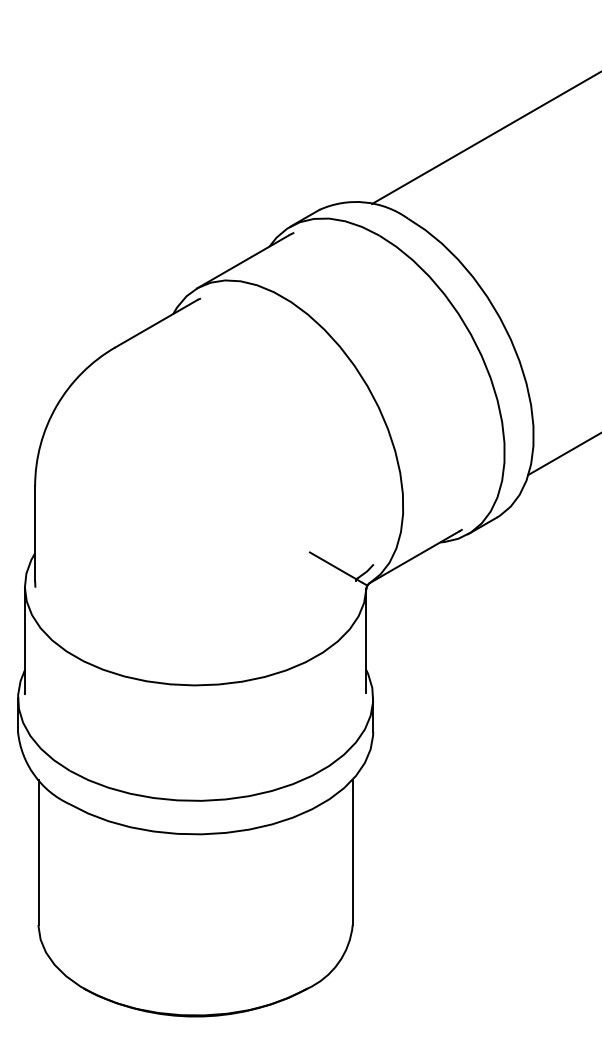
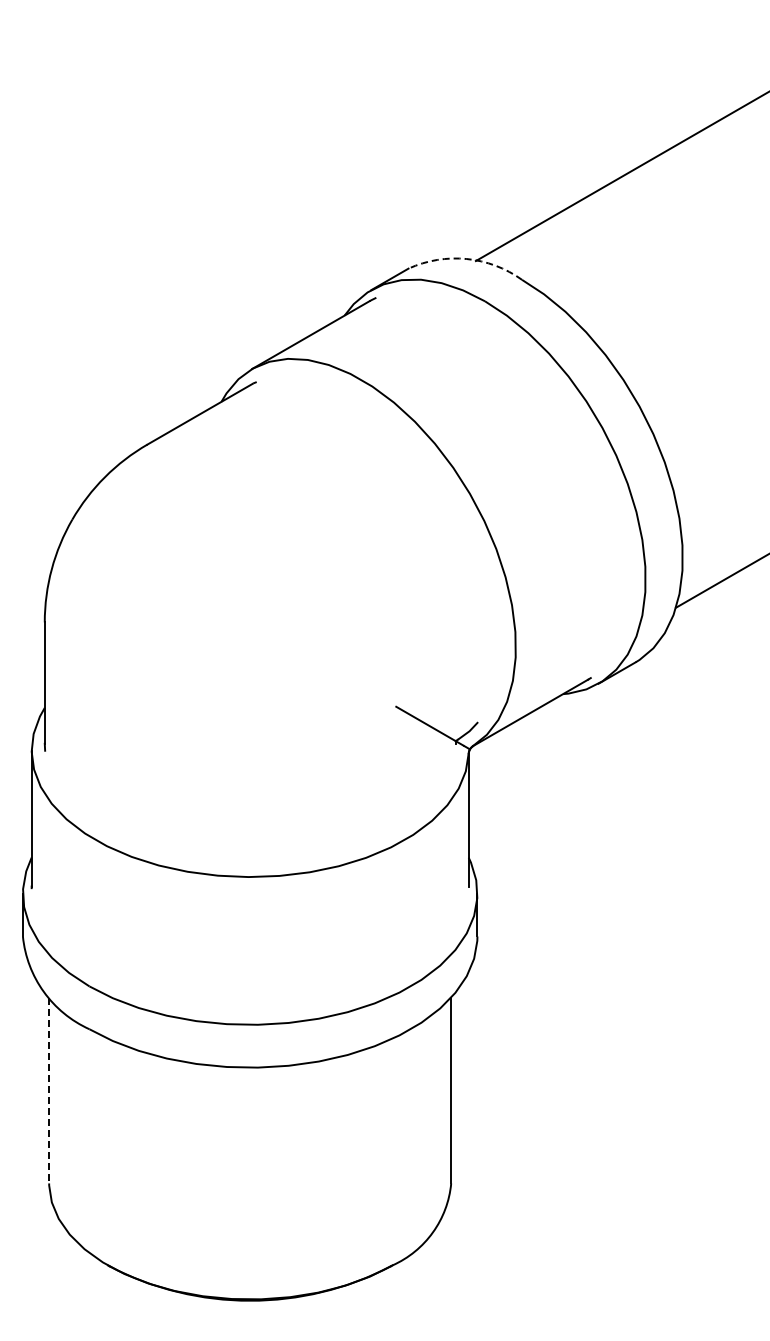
arc: (364, 202) -> (466, 259), solid -> dashed
line: (38, 852) -> (49, 1090), solid -> dashed

